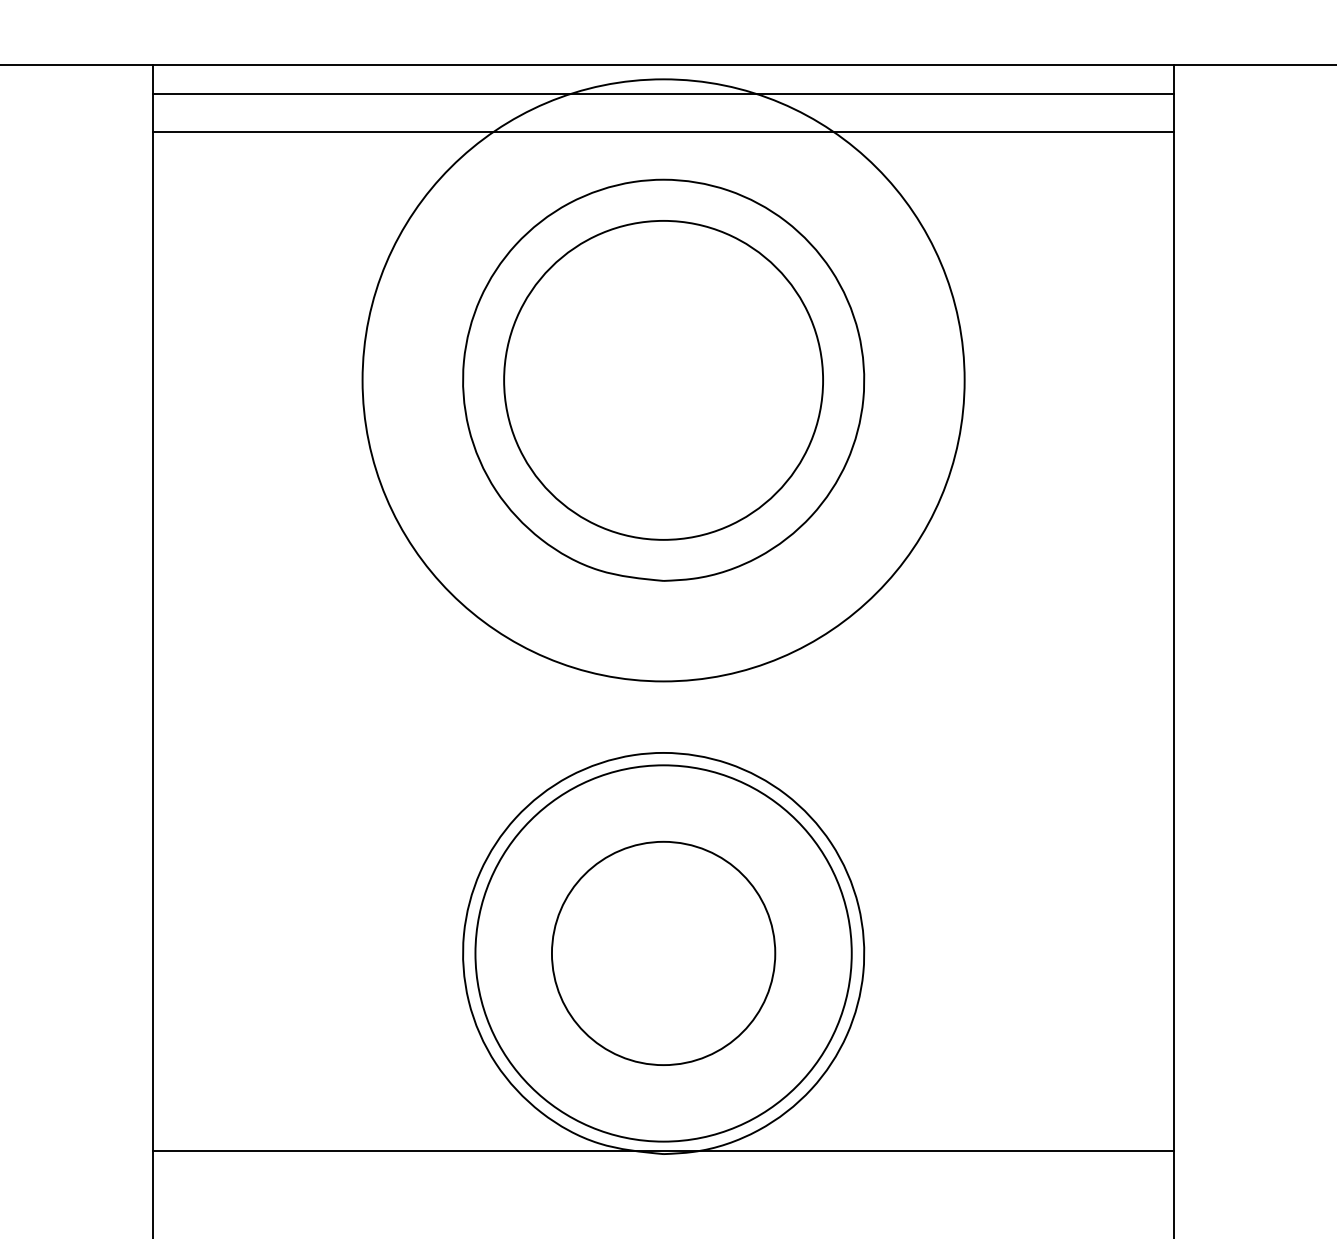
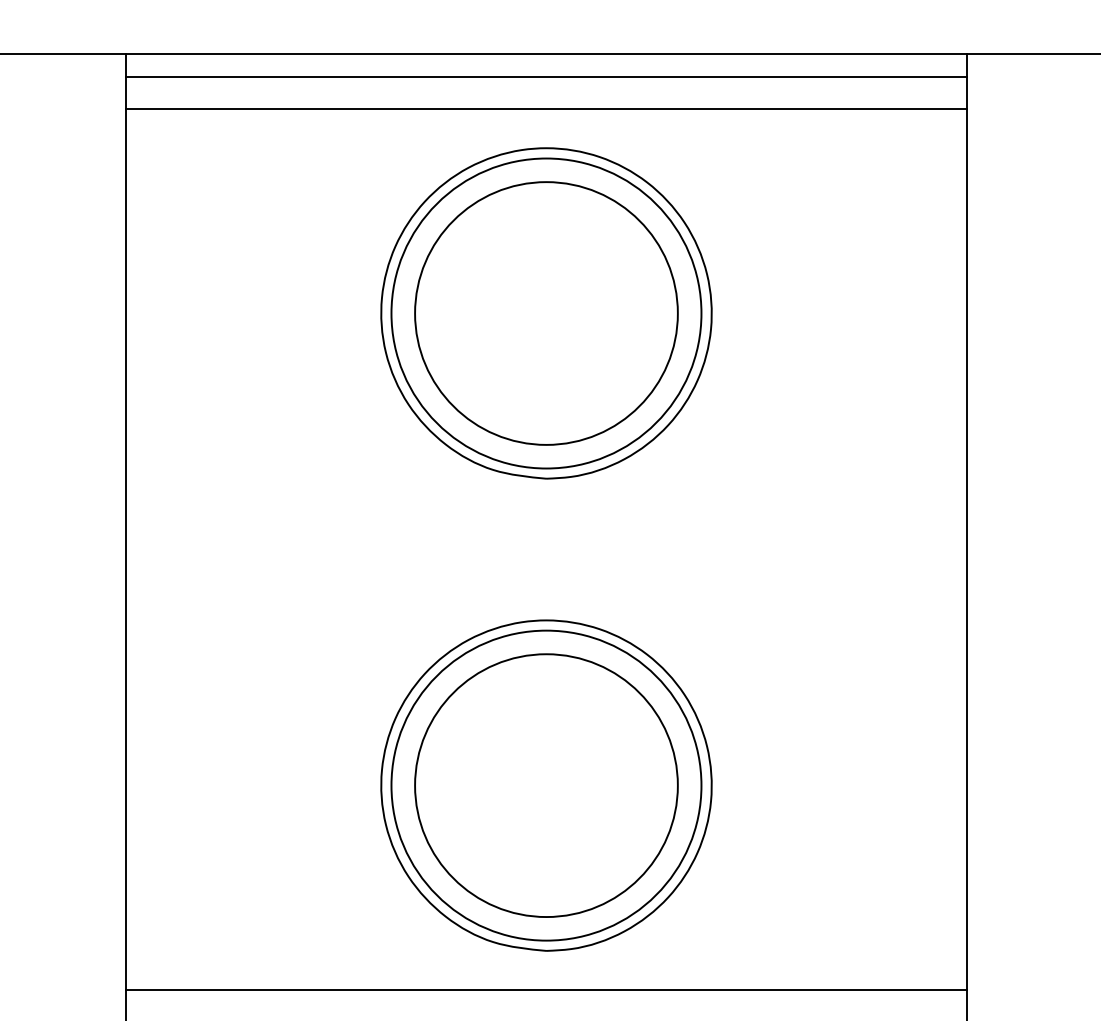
circle: (663, 380) -> (546, 313), size x0.62
circle: (663, 952) -> (546, 784), size x1.43
line: (663, 1150) -> (546, 989), moved

